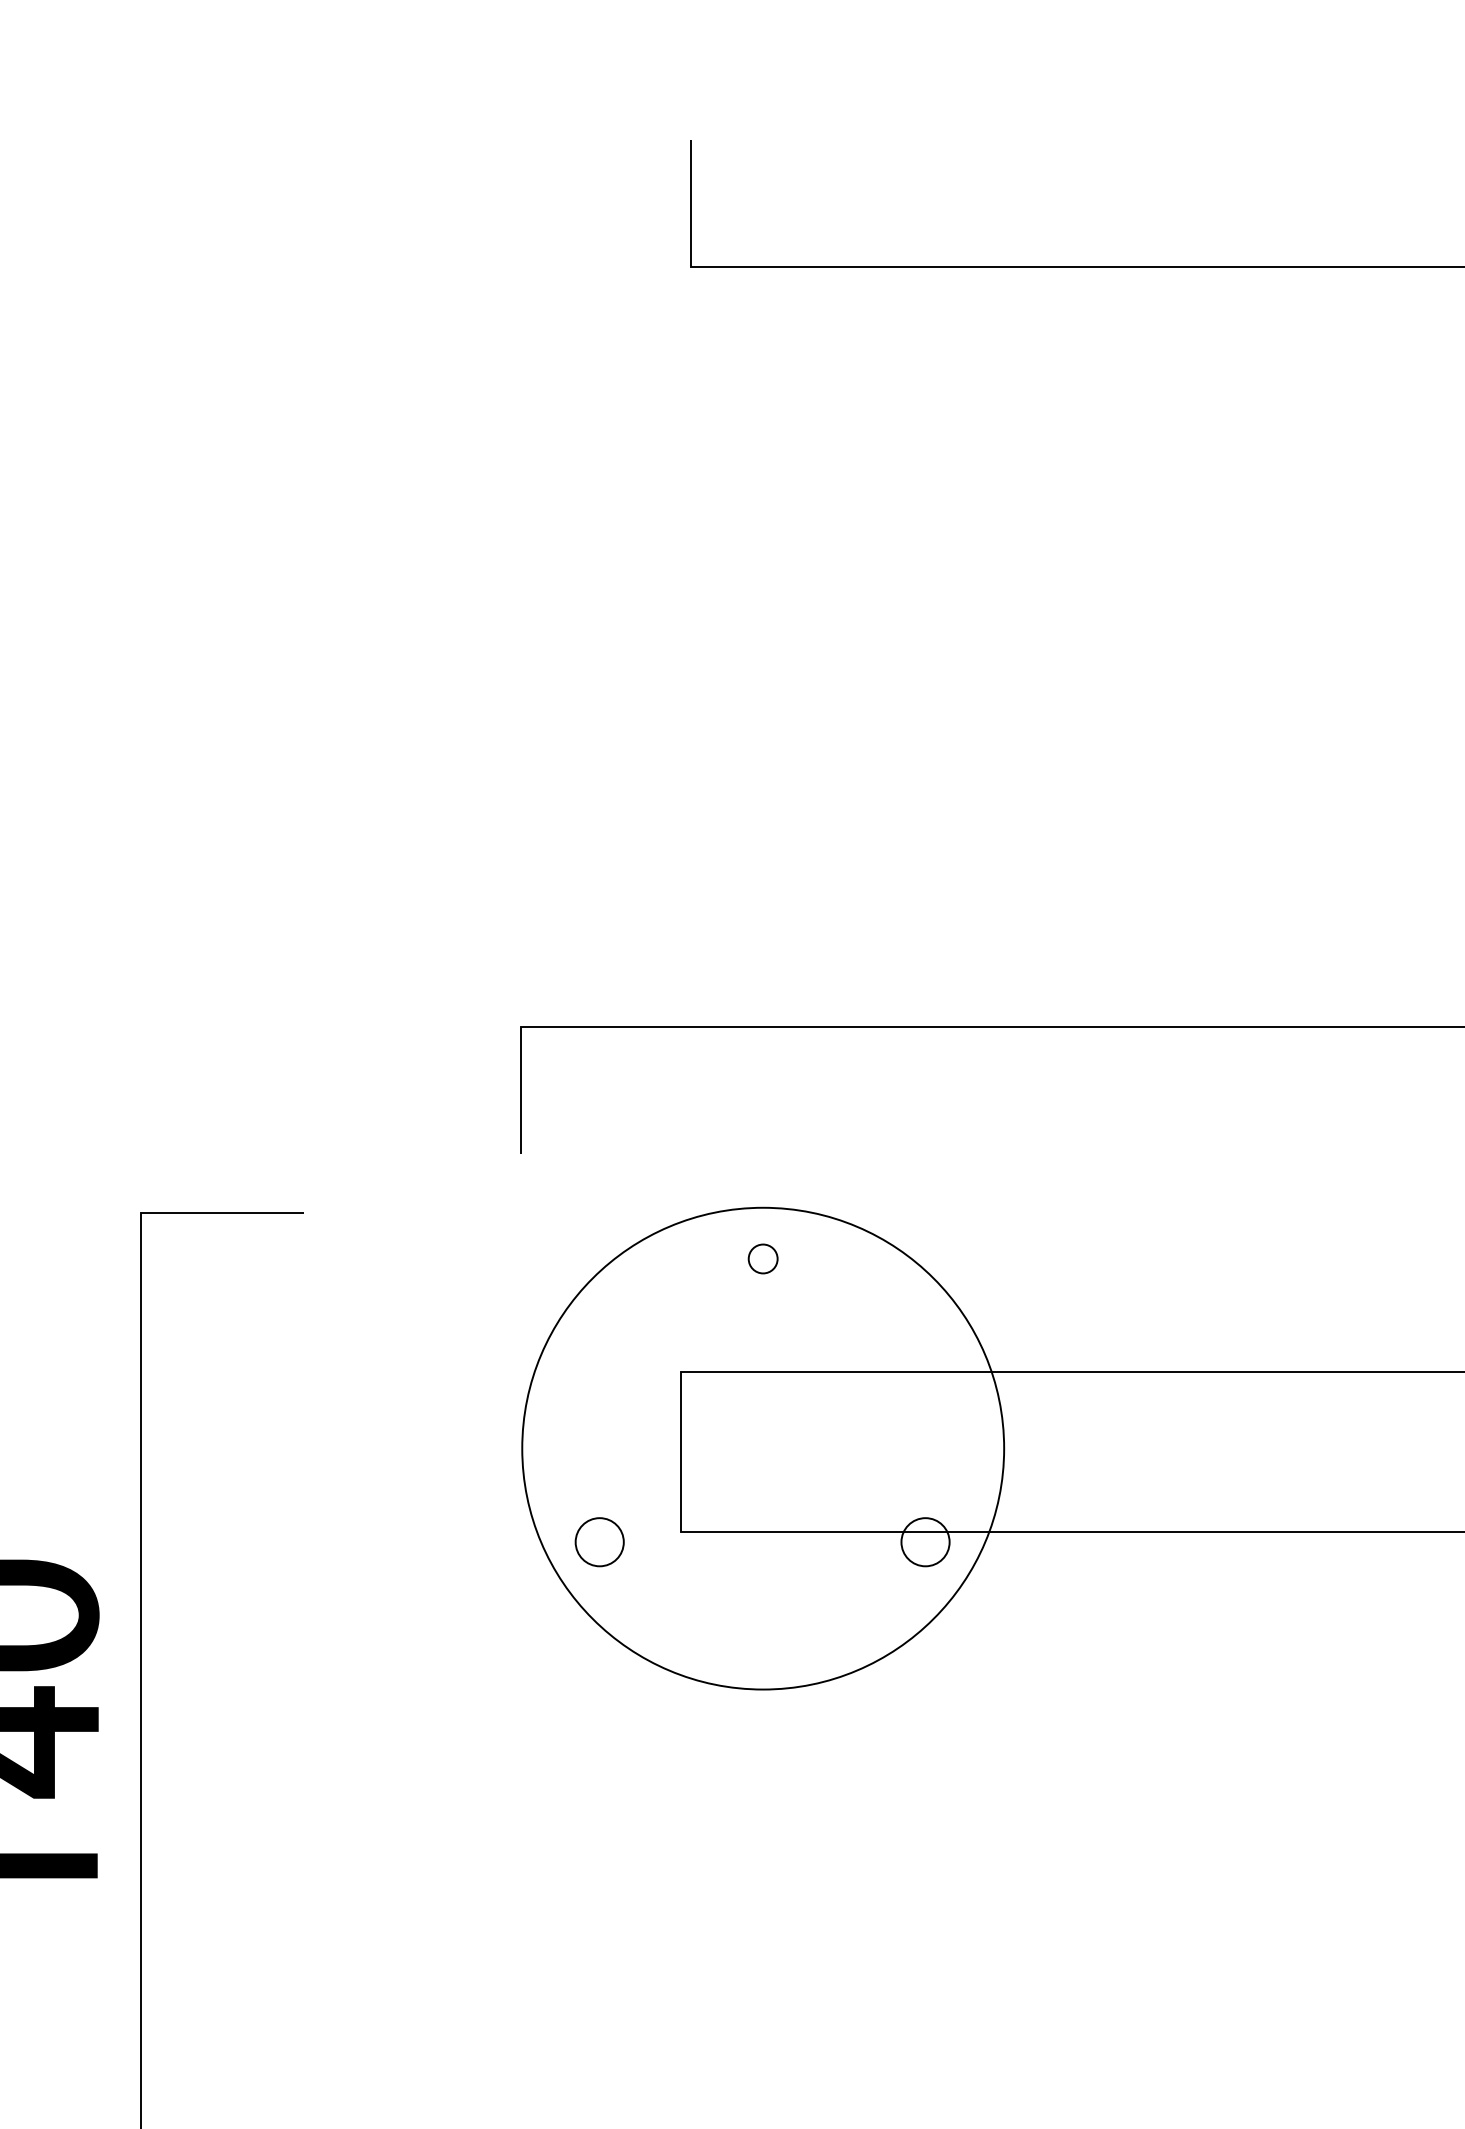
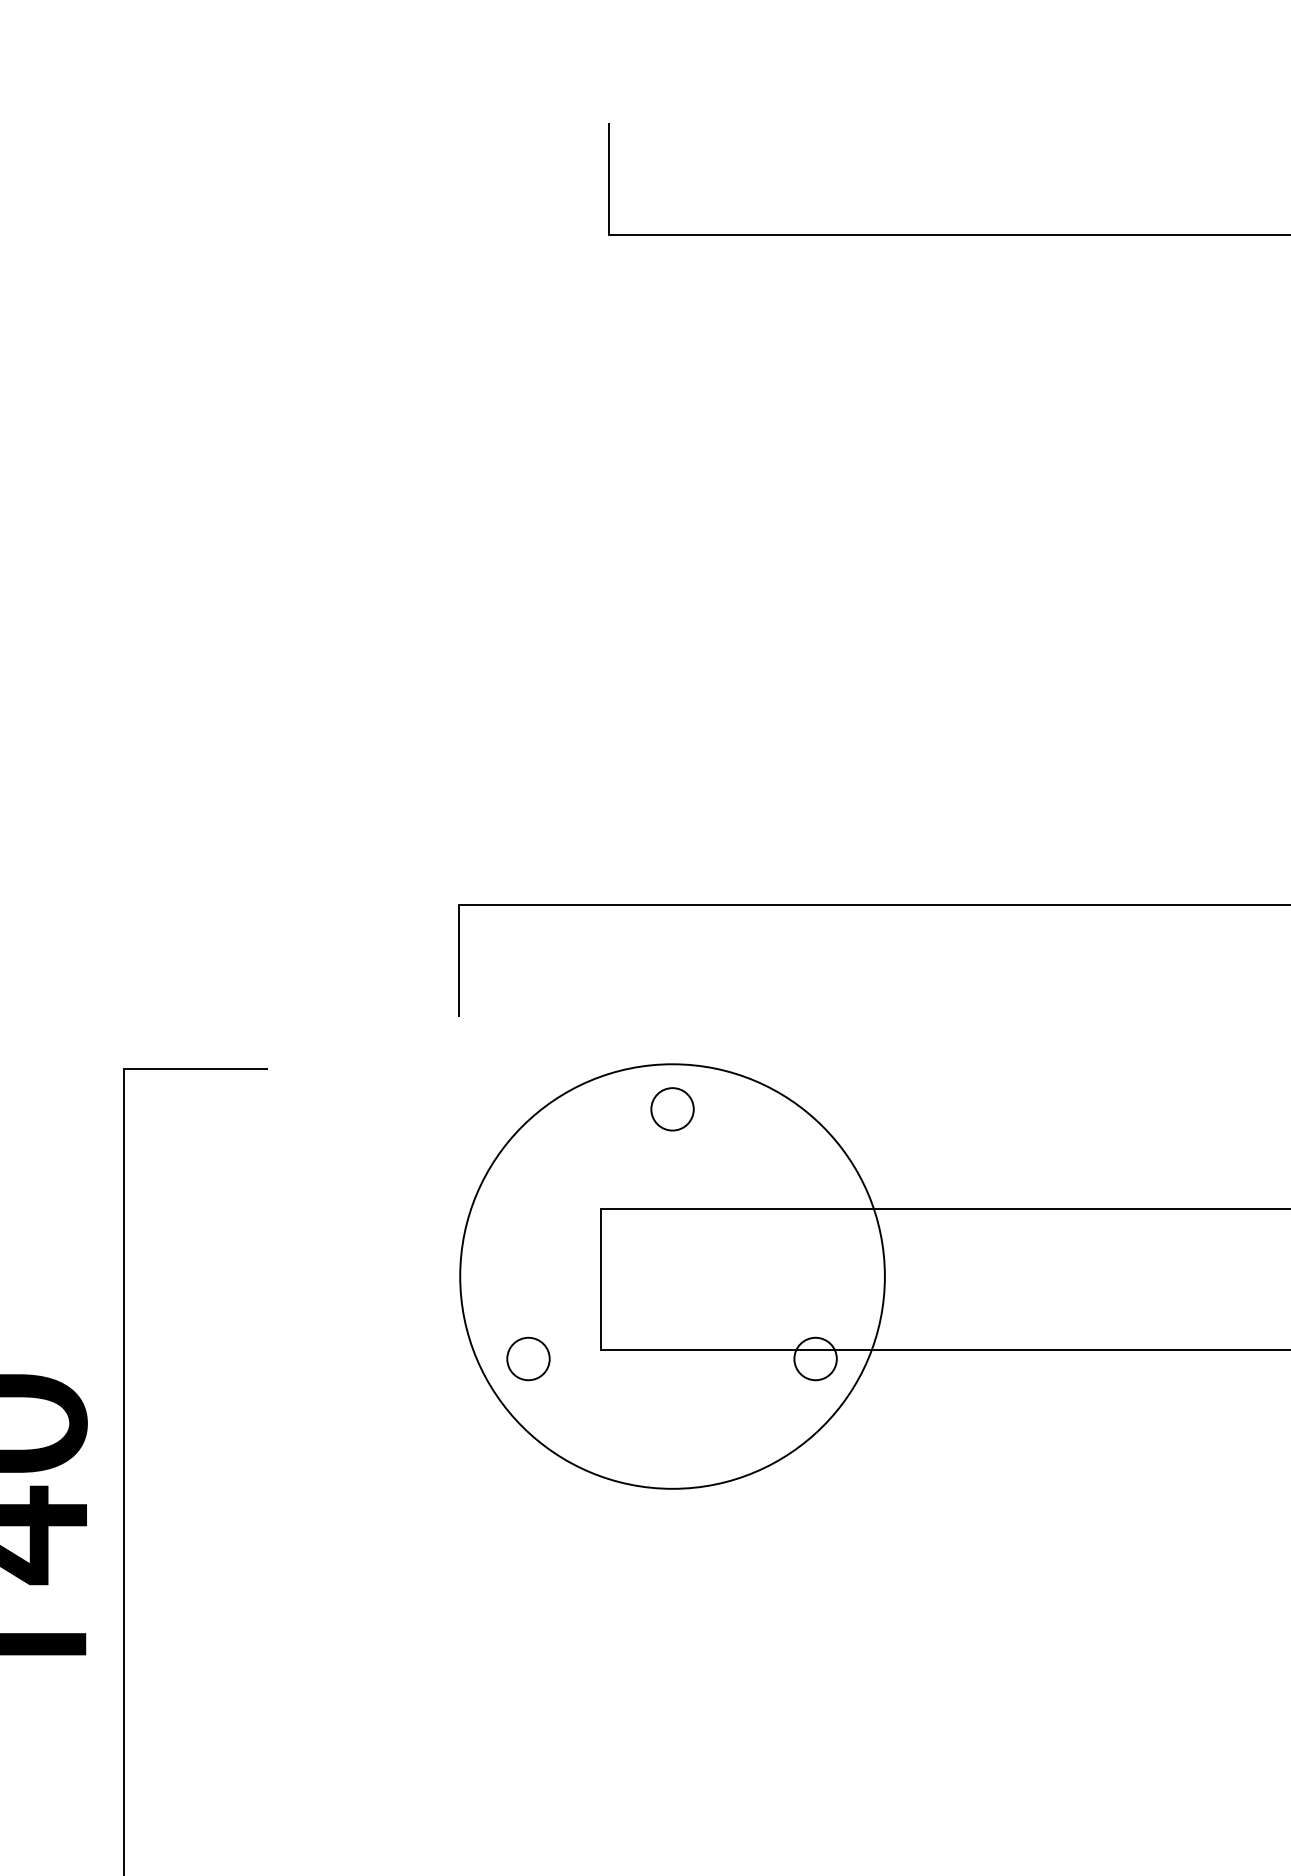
part: (763, 1259) -> (672, 1109), size x1.67

